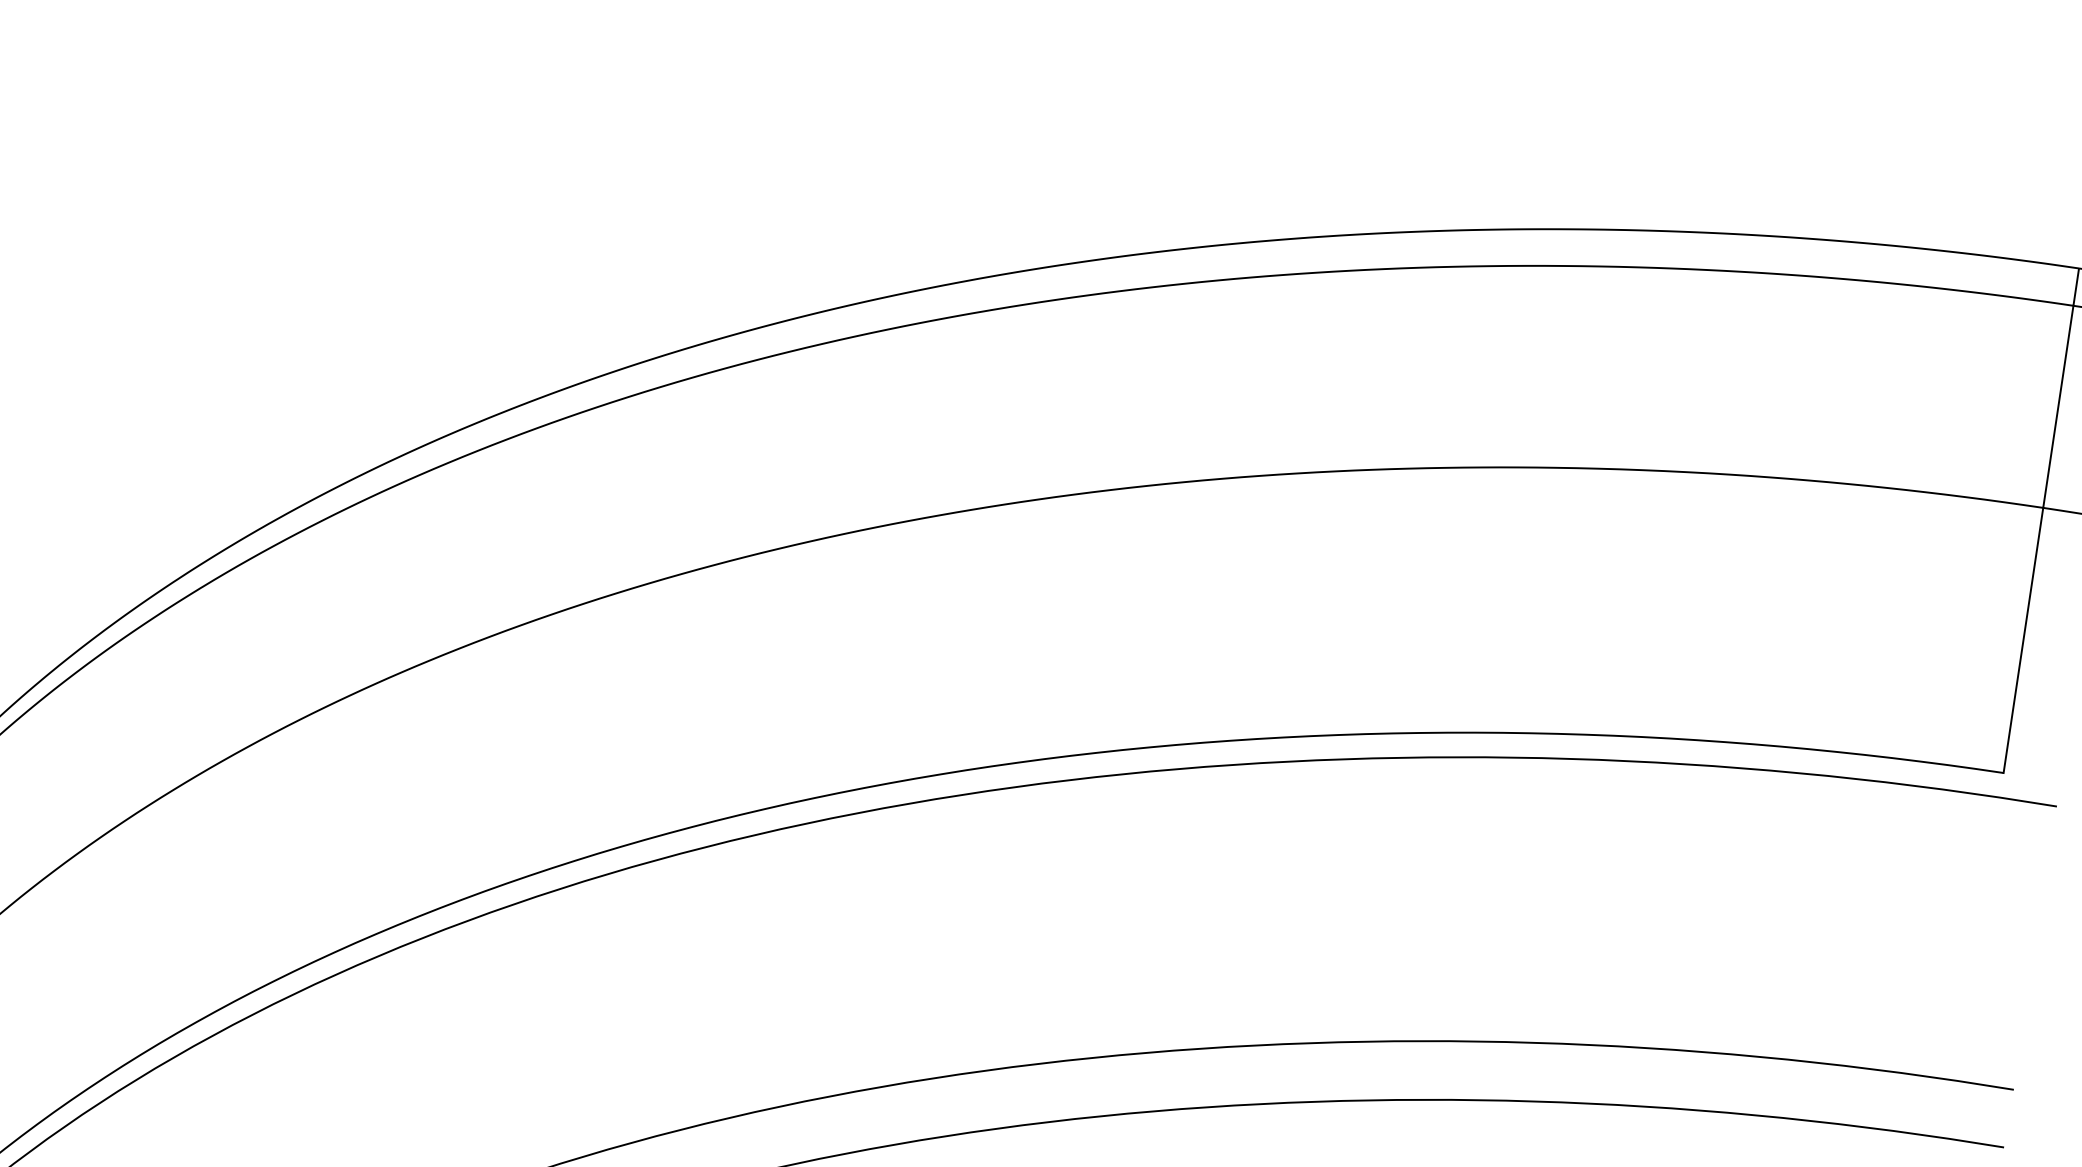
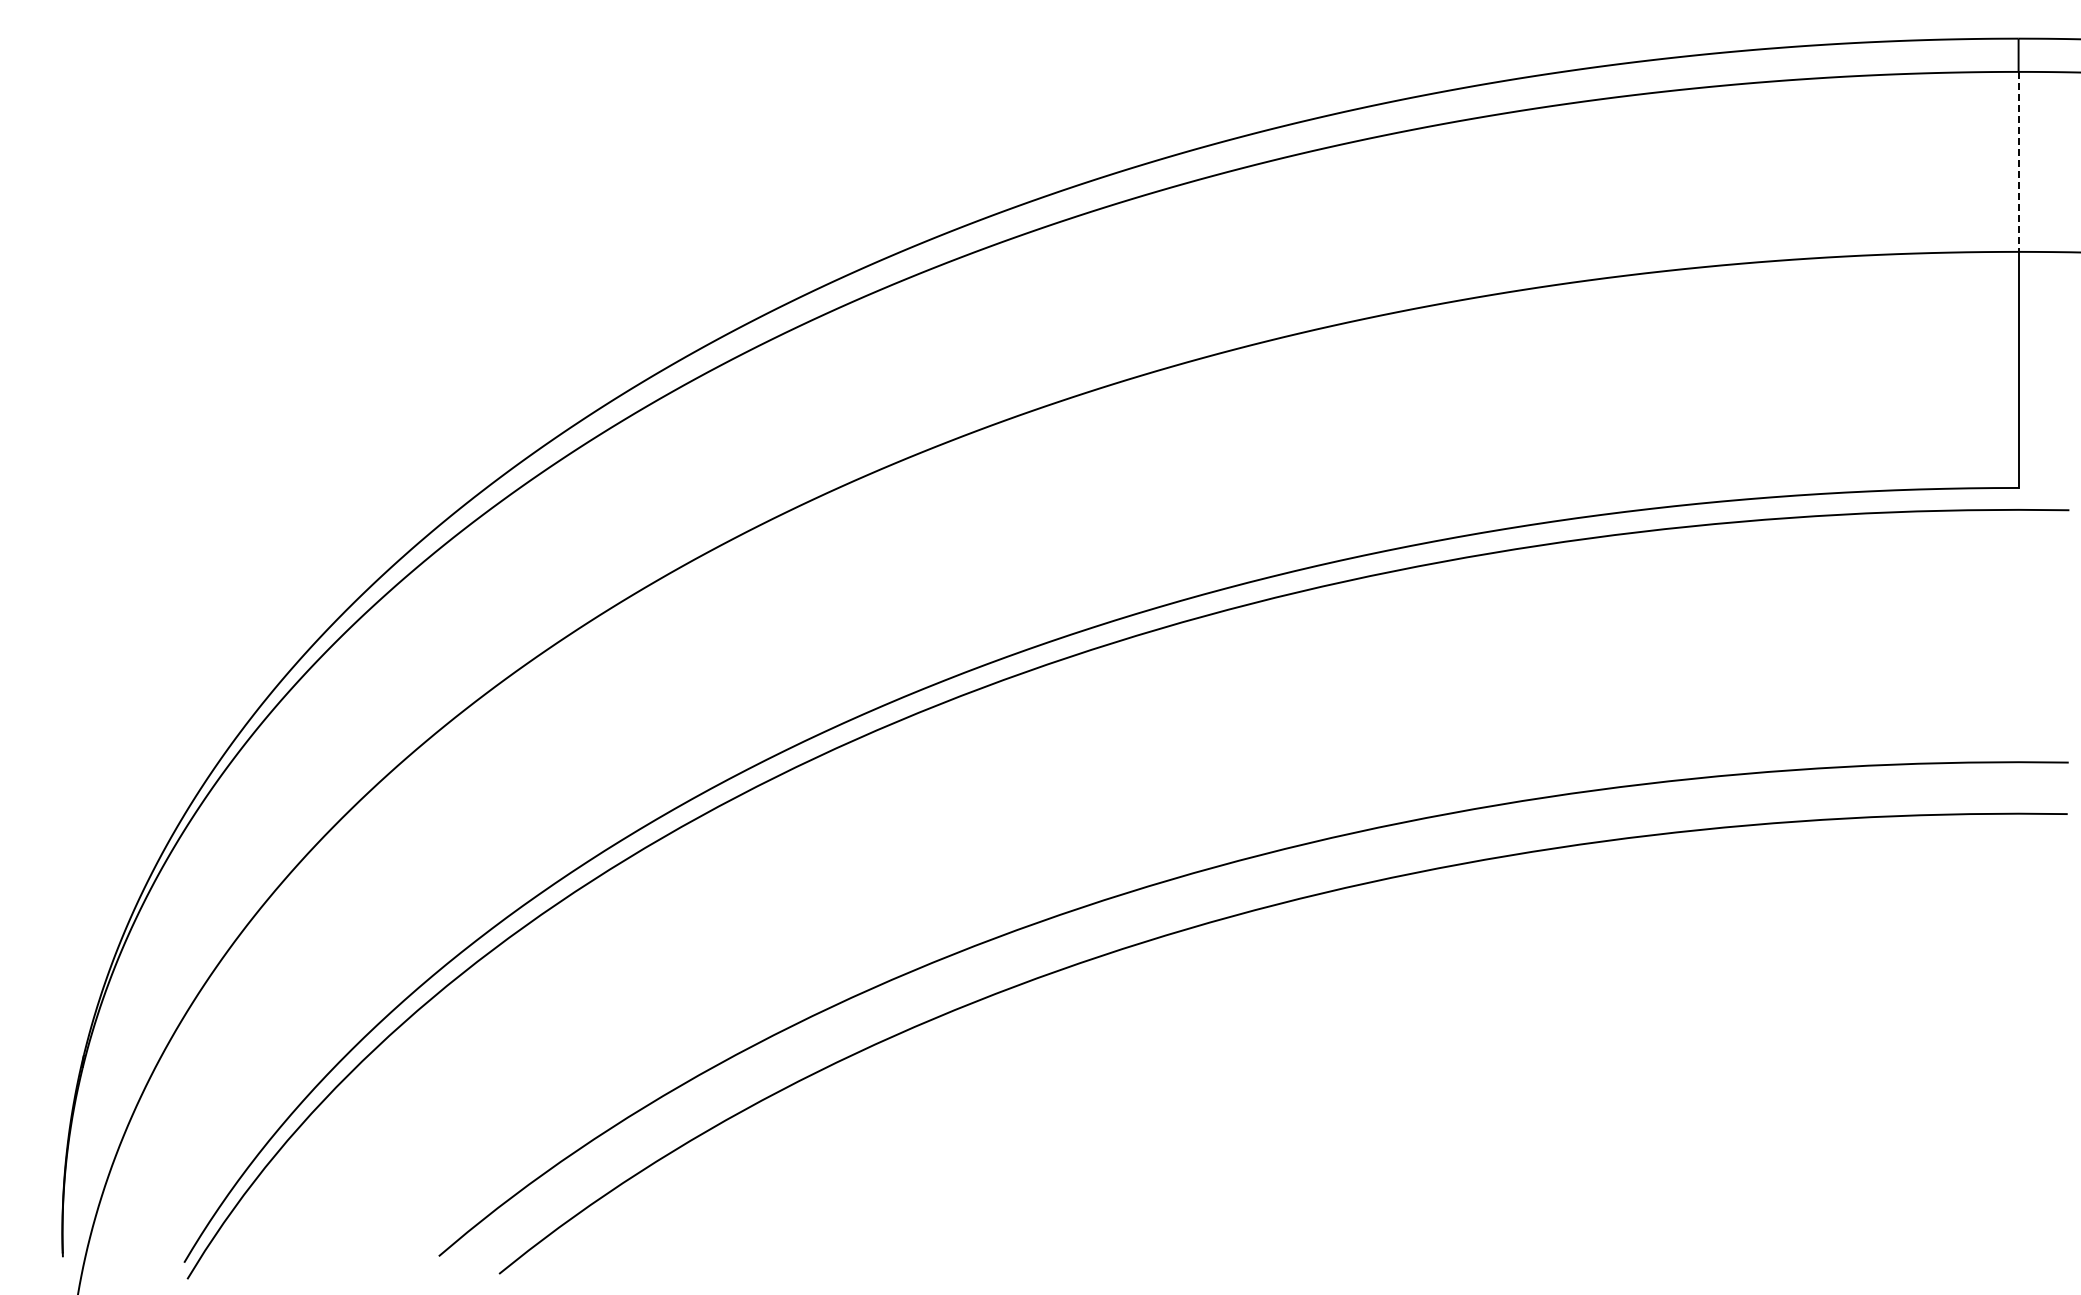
line: (2058, 406) -> (2018, 161), solid -> dashed

